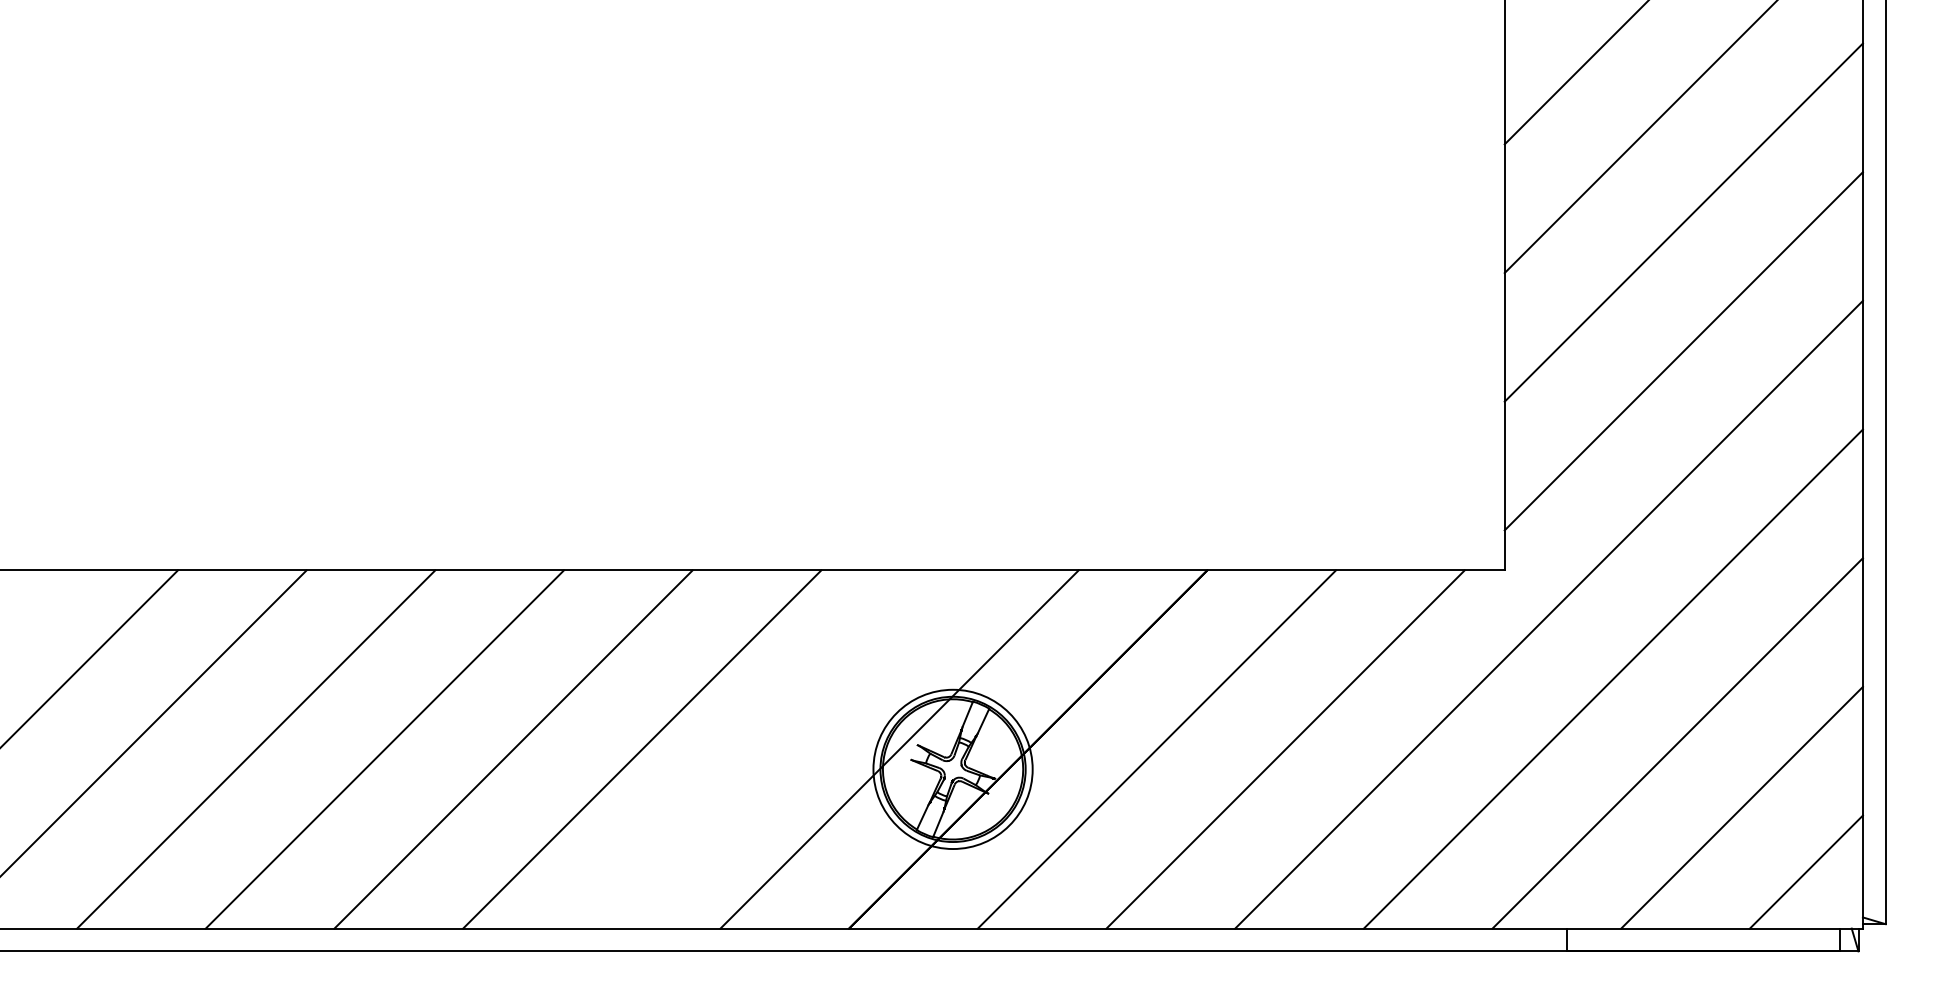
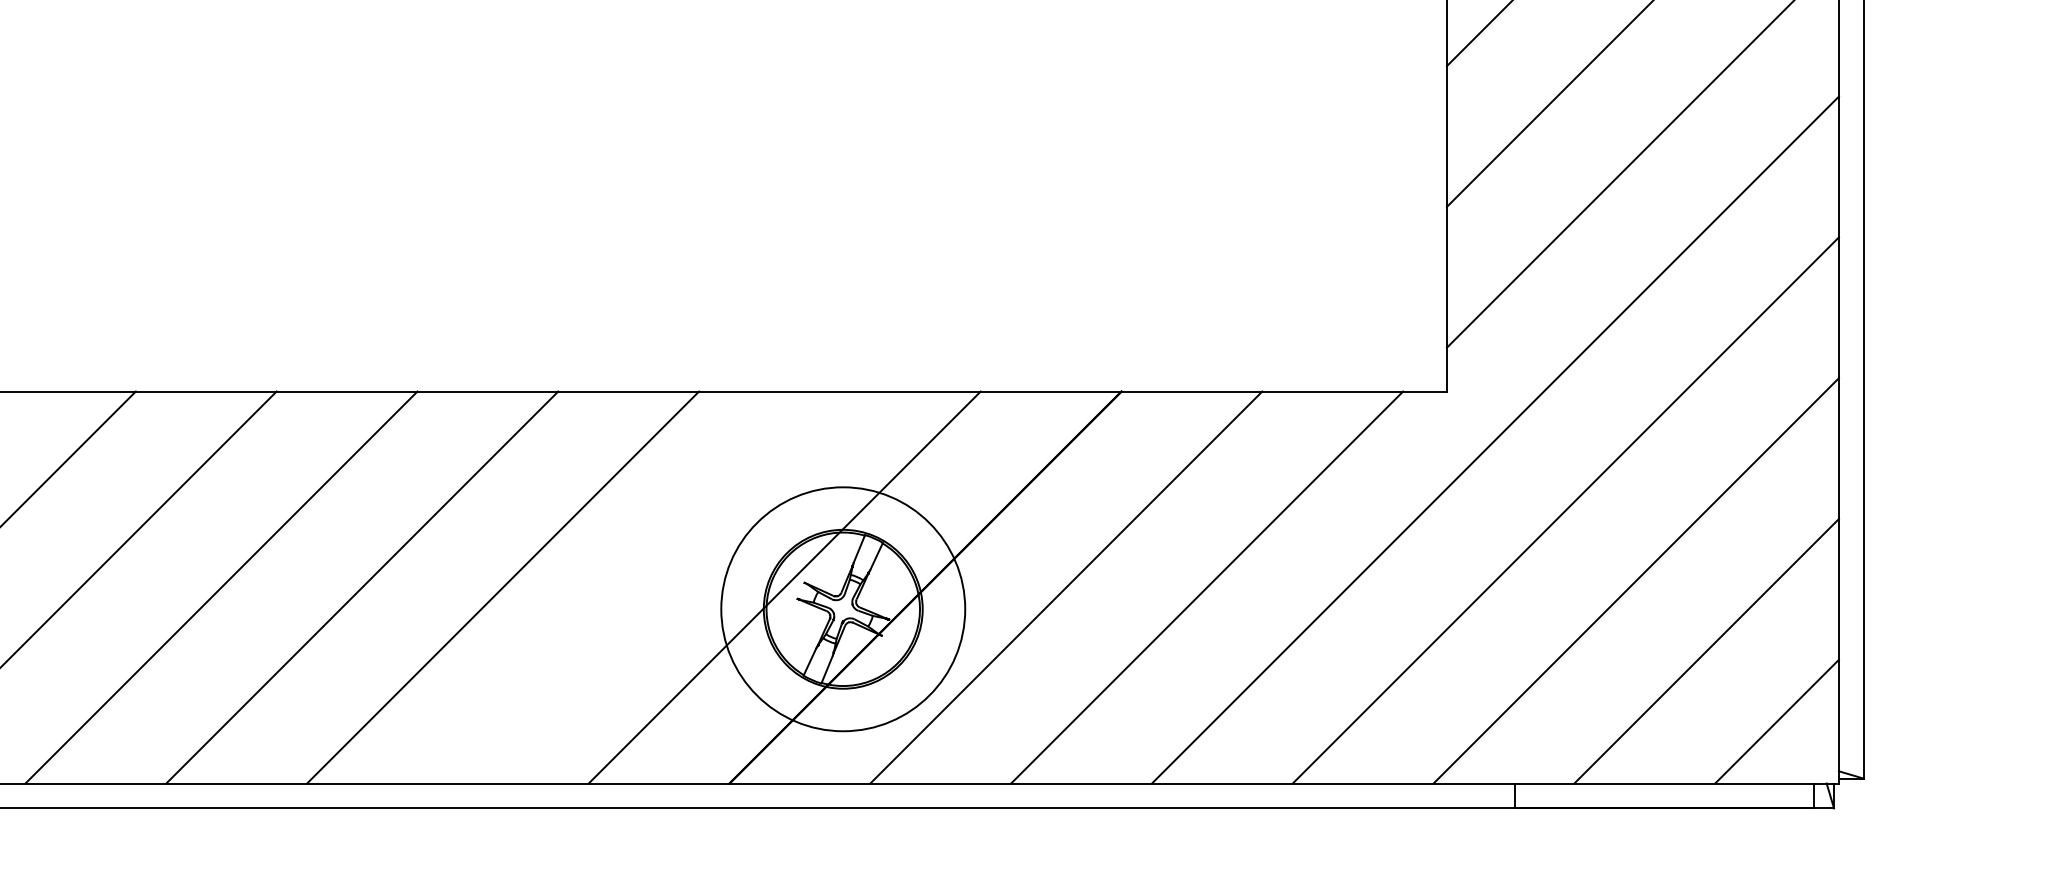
circle: (952, 769) -> (842, 609), size x1.4

